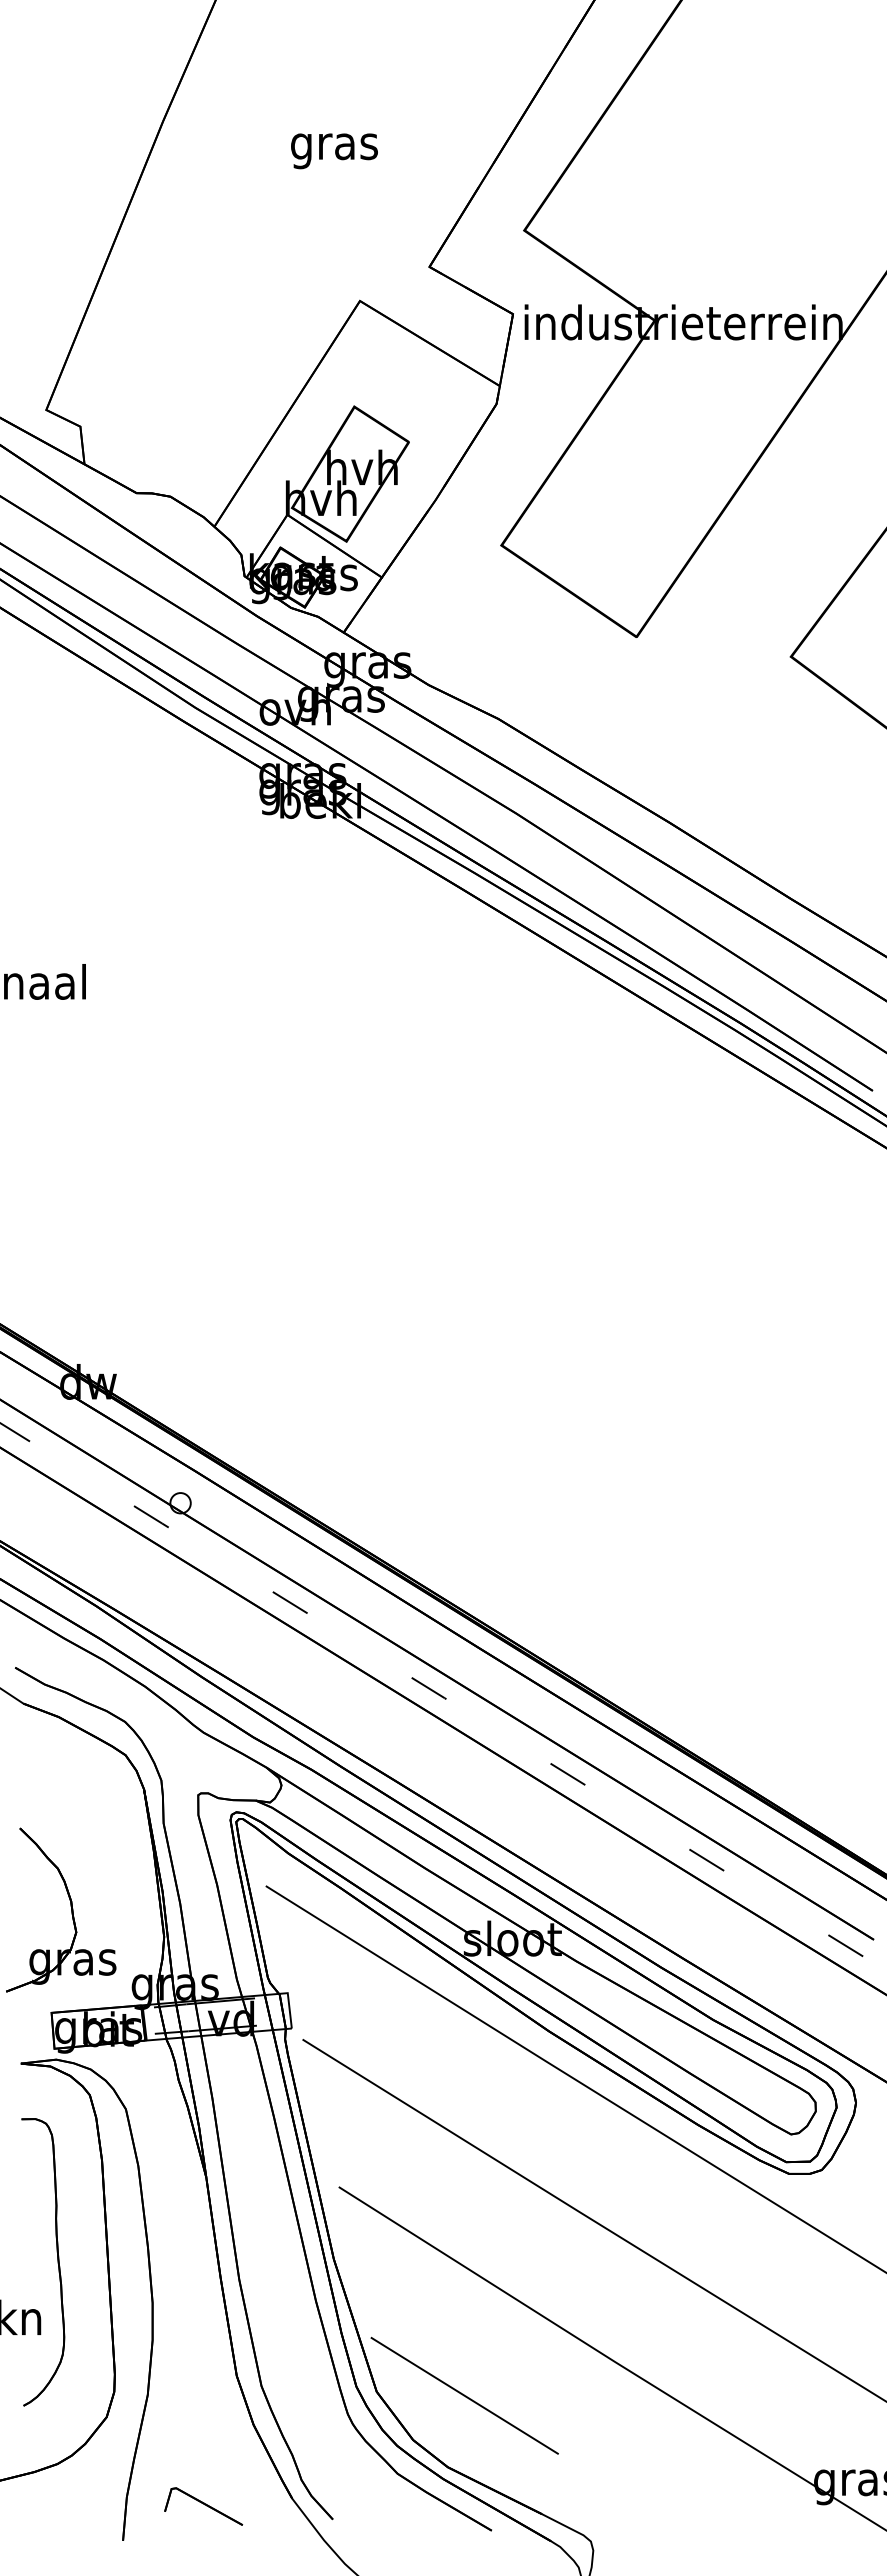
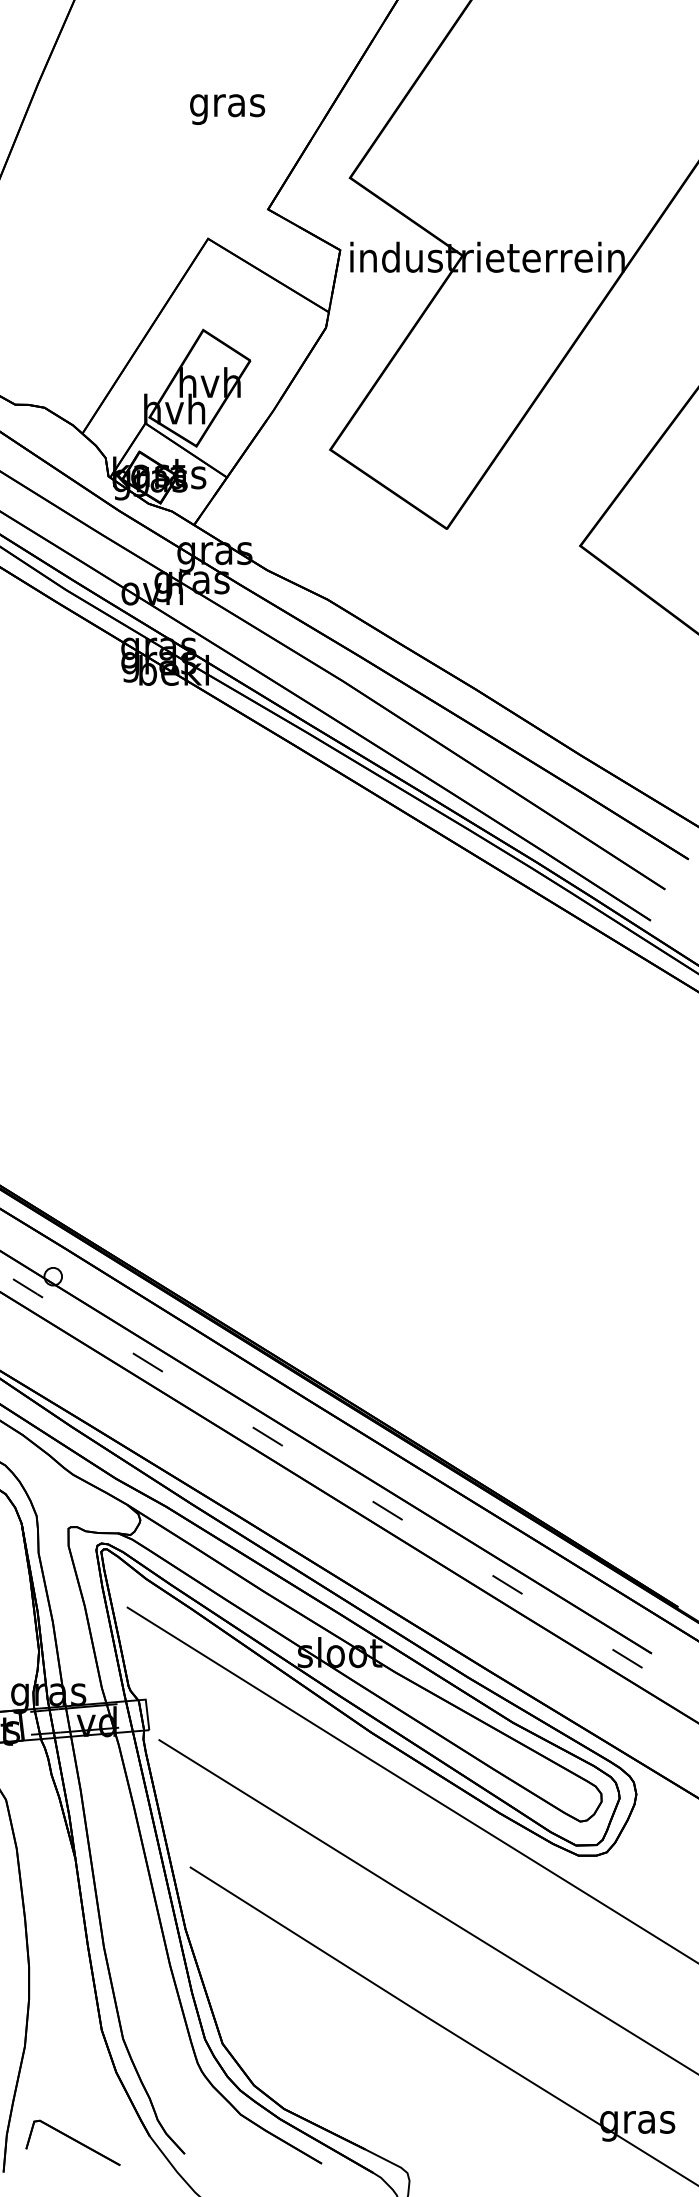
text: (334, 151) -> (227, 109), moved
line: (464, 2395) -> (298, 2046), removed
part: (203, 2506) -> (73, 2142), size x1.4

